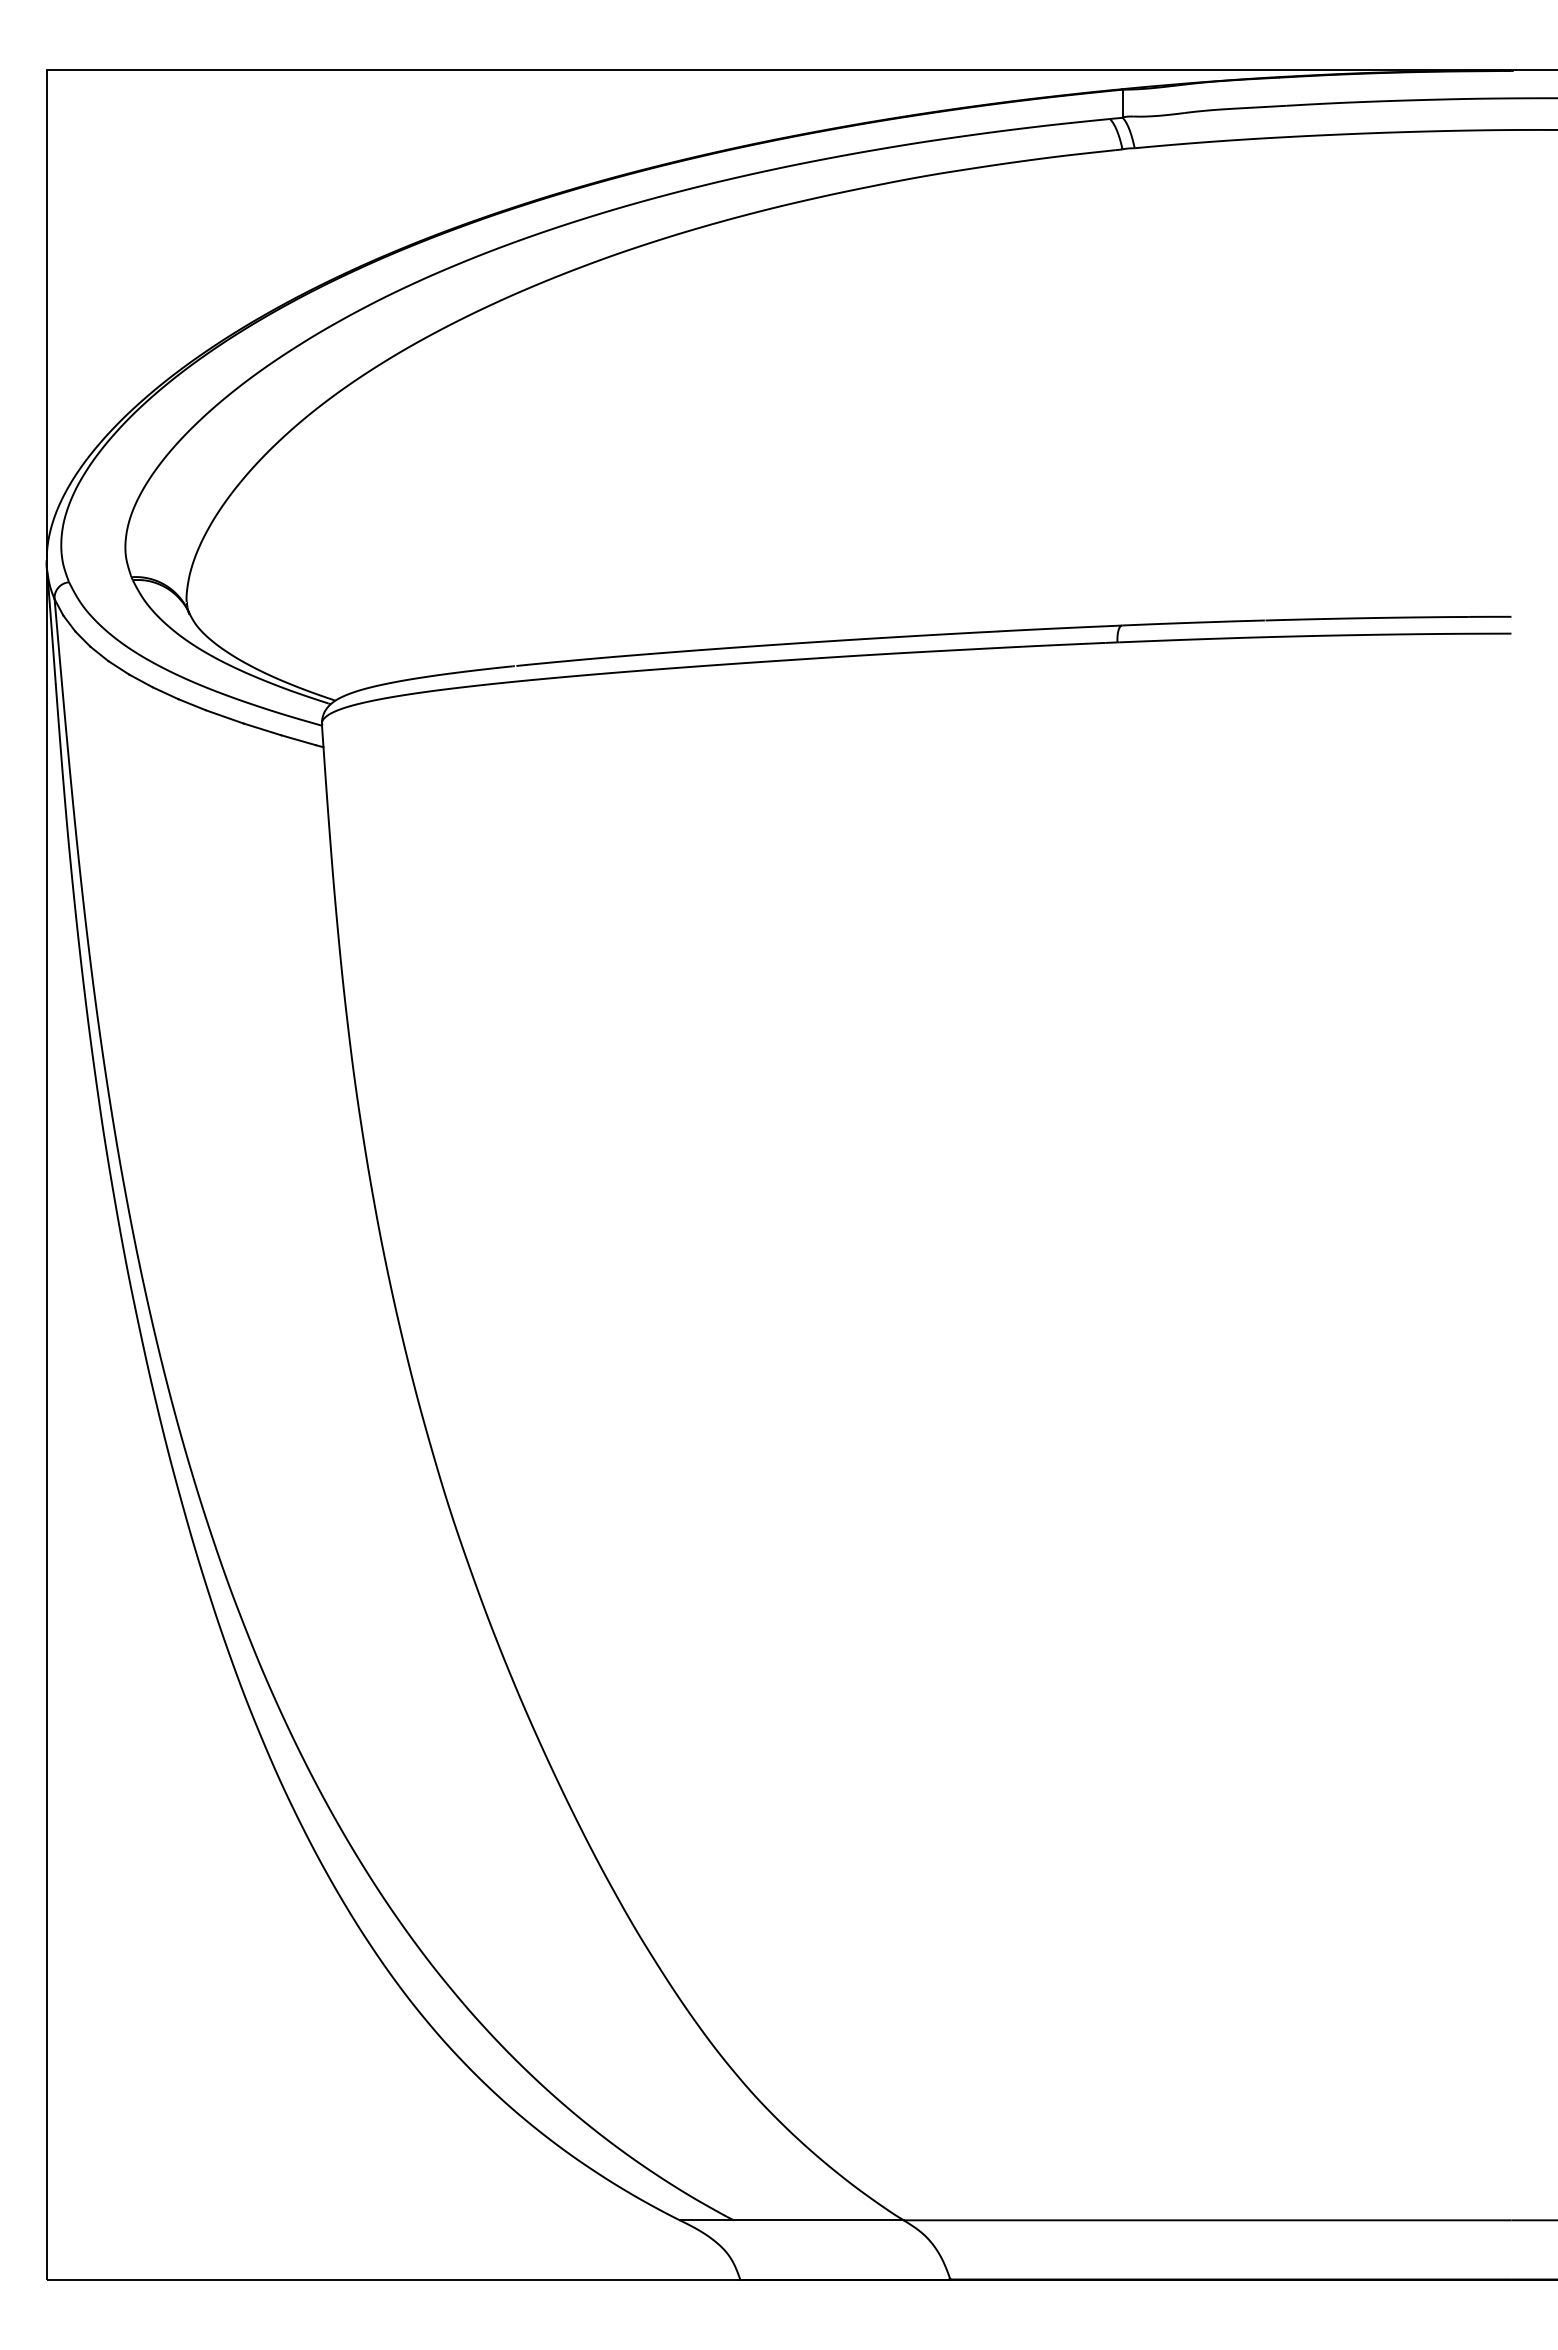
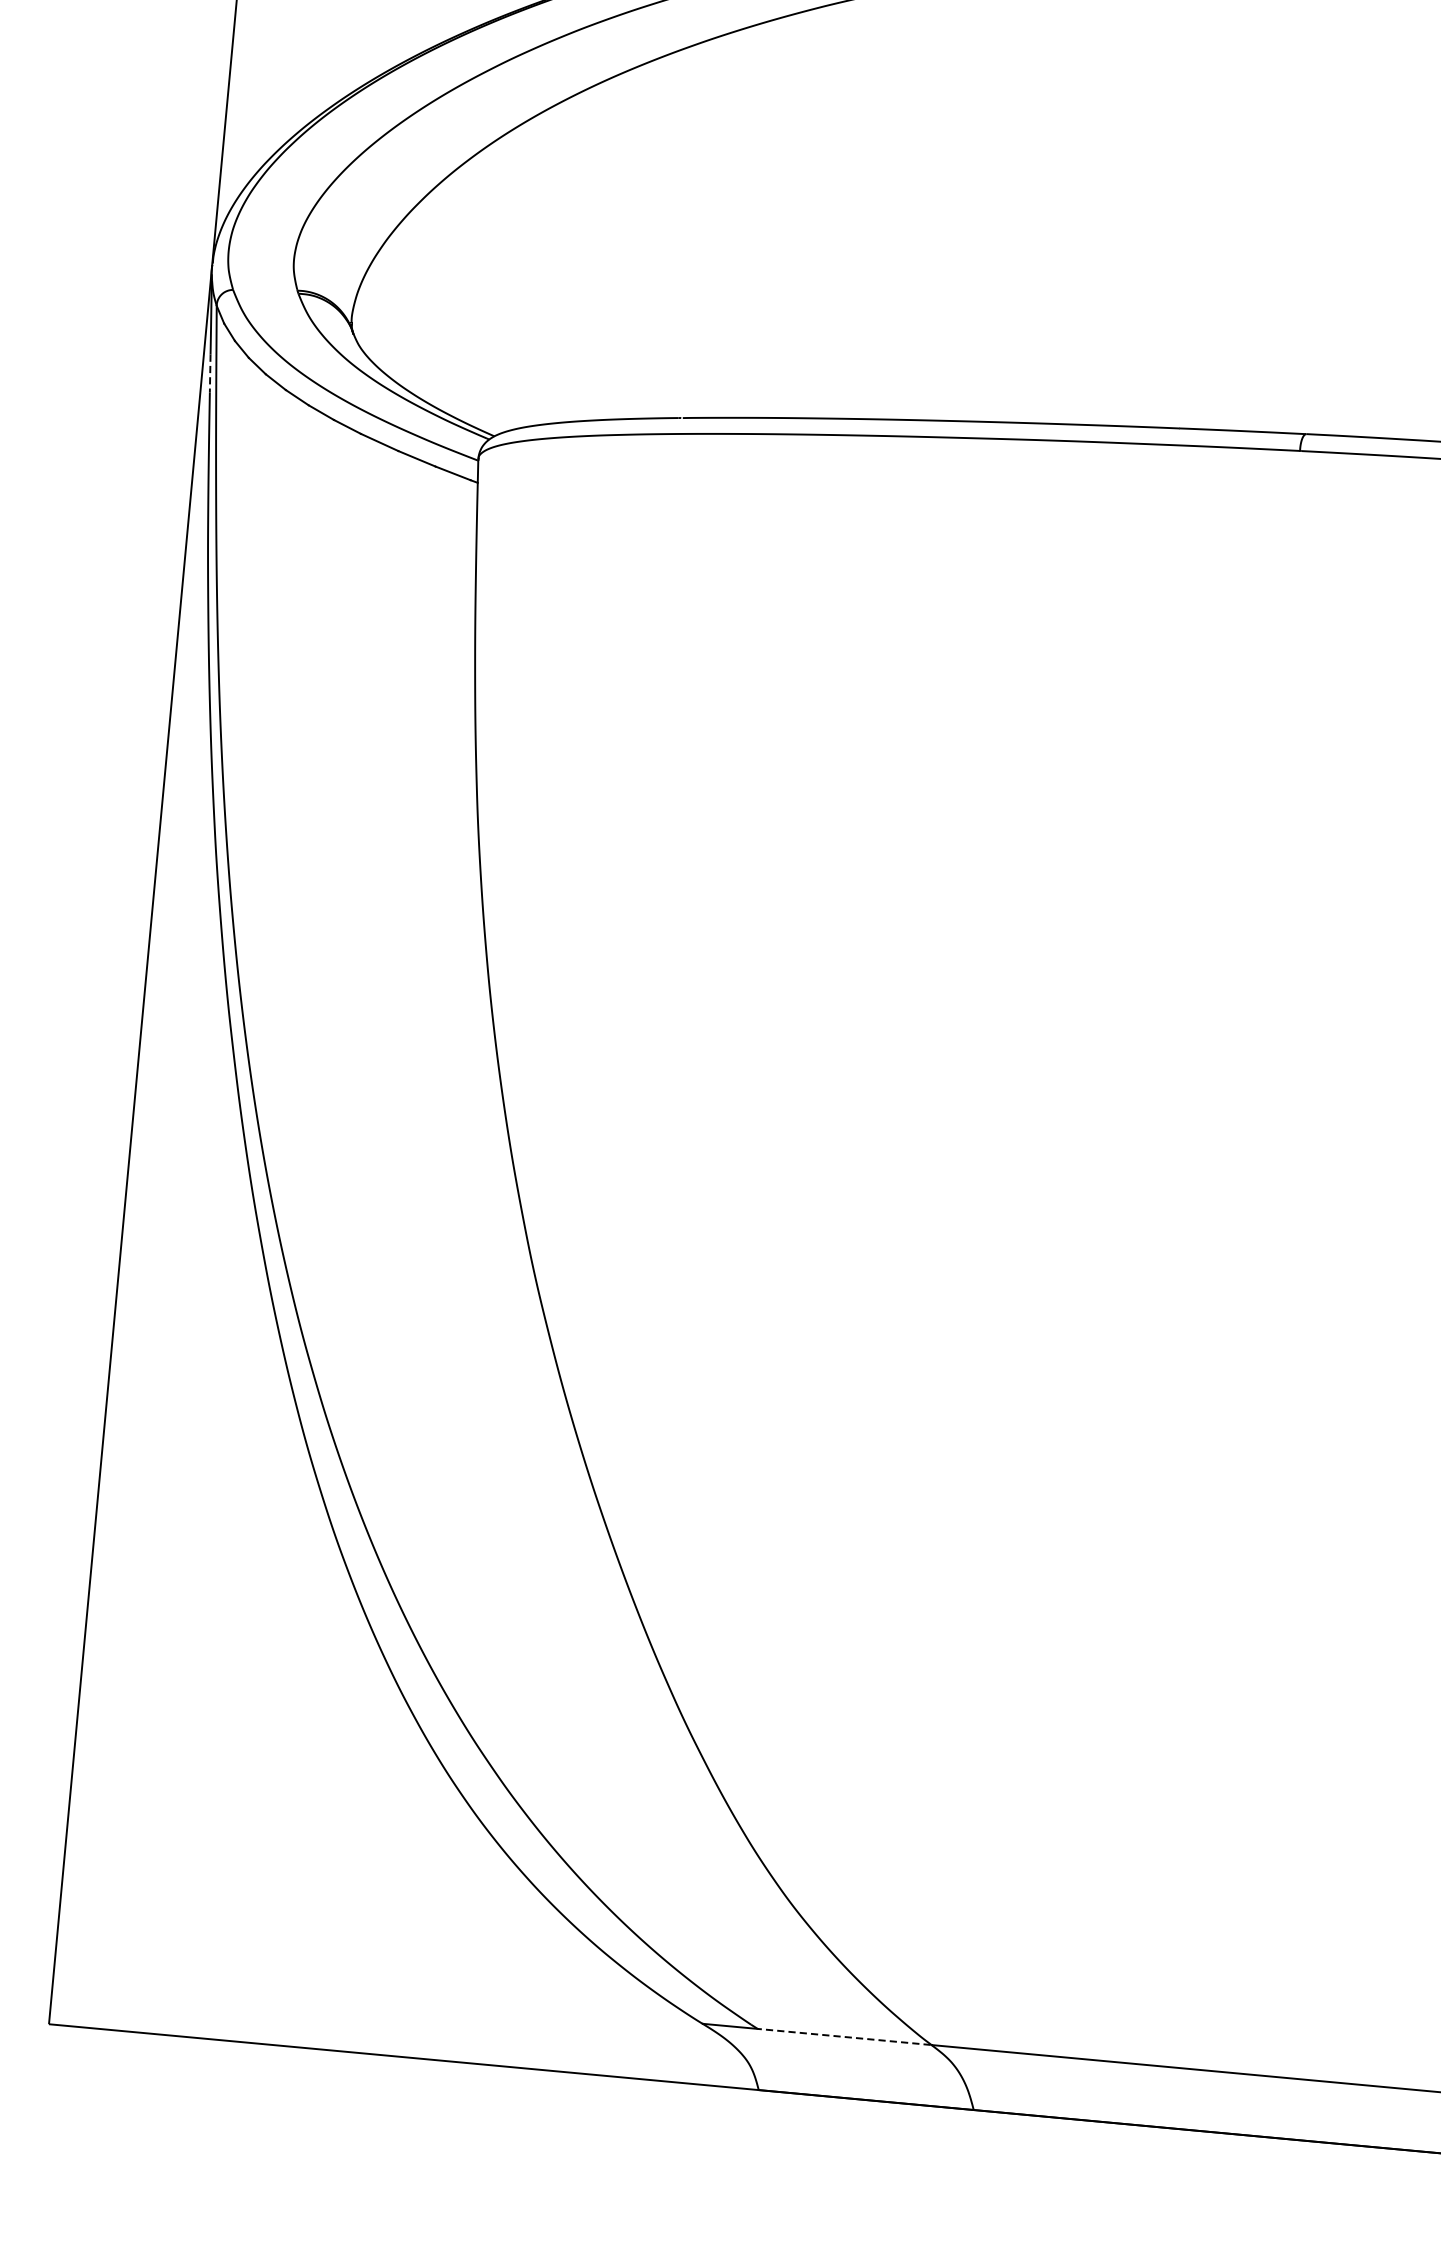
line: (54, 665) -> (210, 373), solid -> dashed
line: (818, 2220) -> (844, 2037), solid -> dashed

